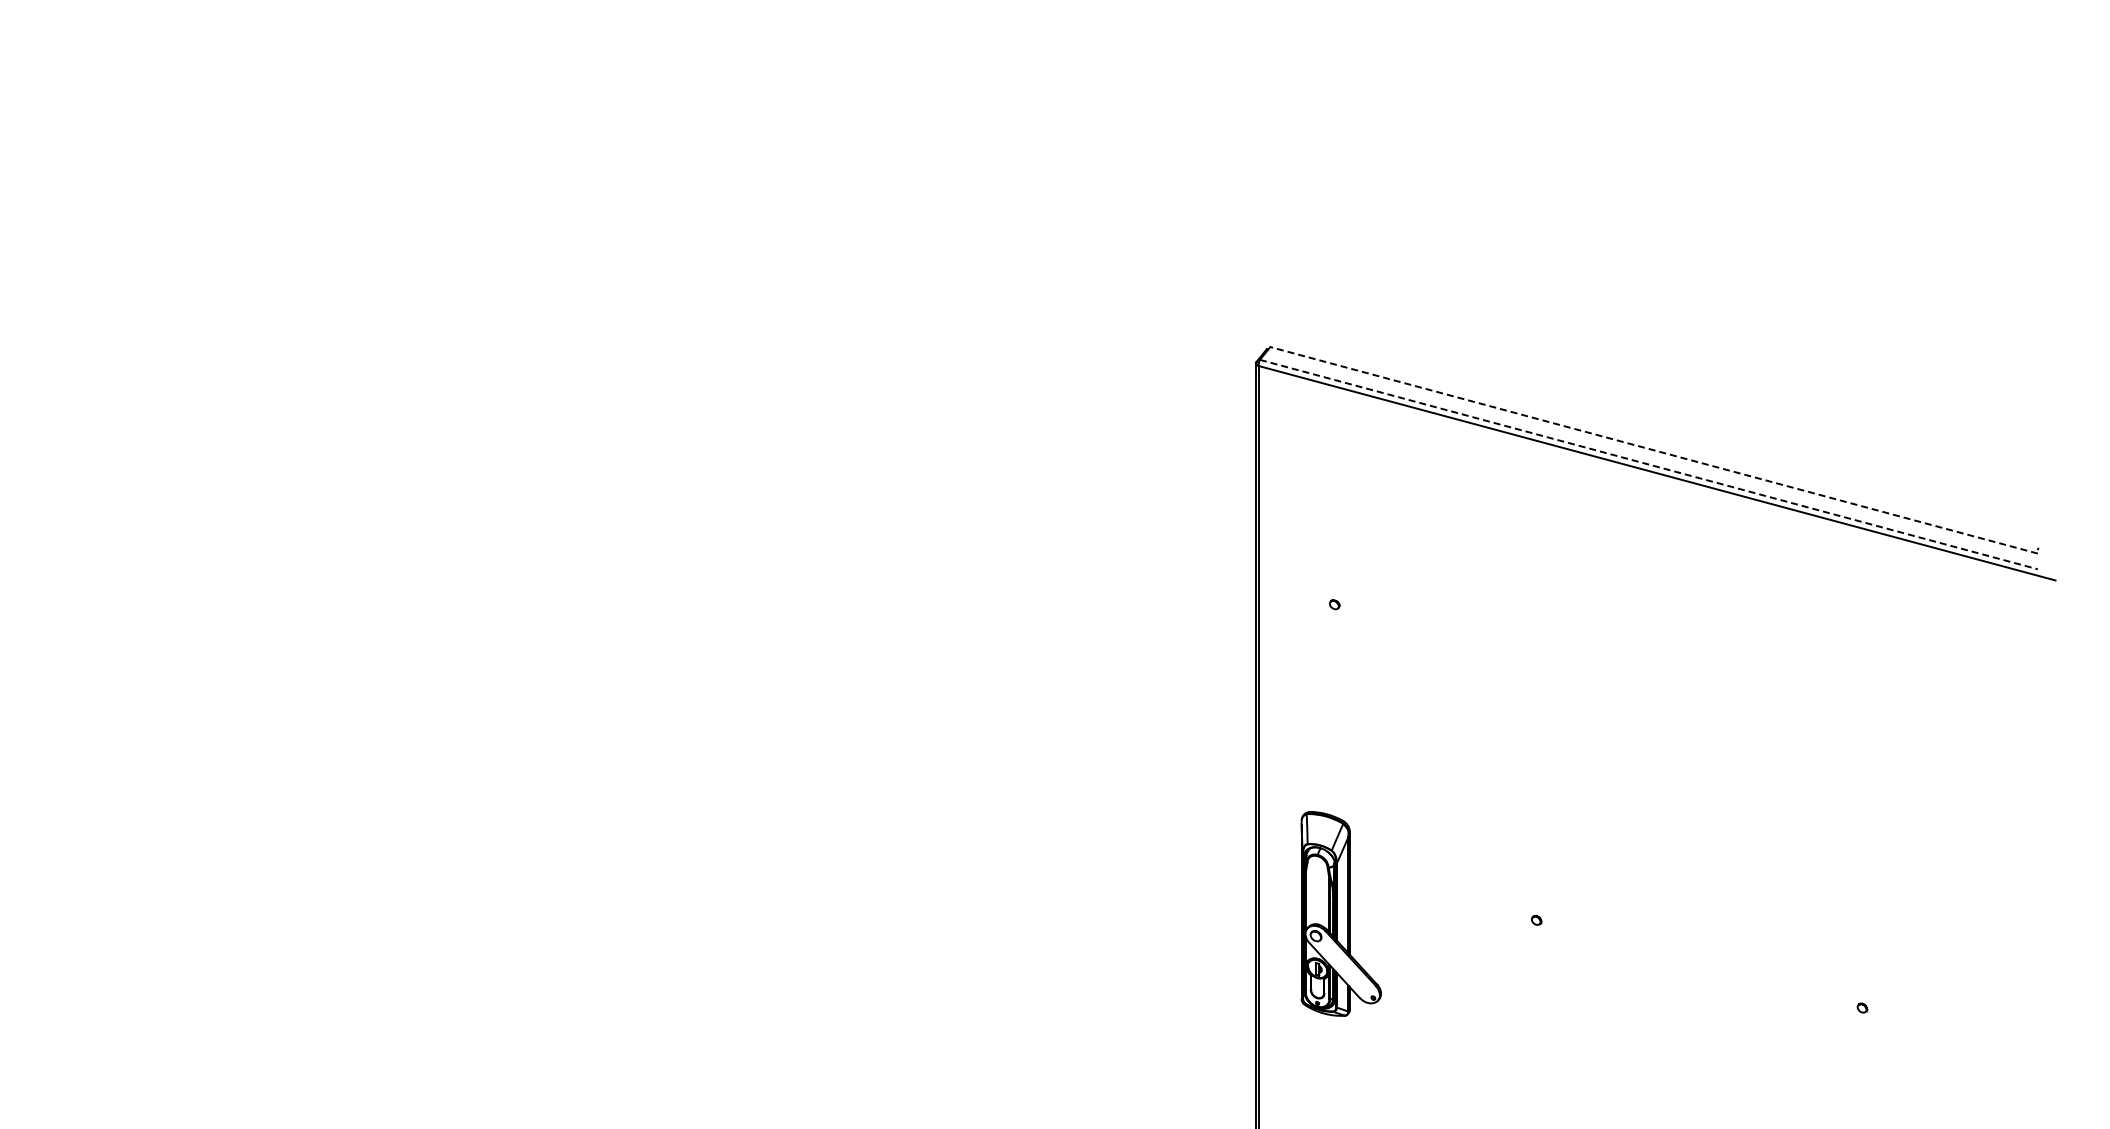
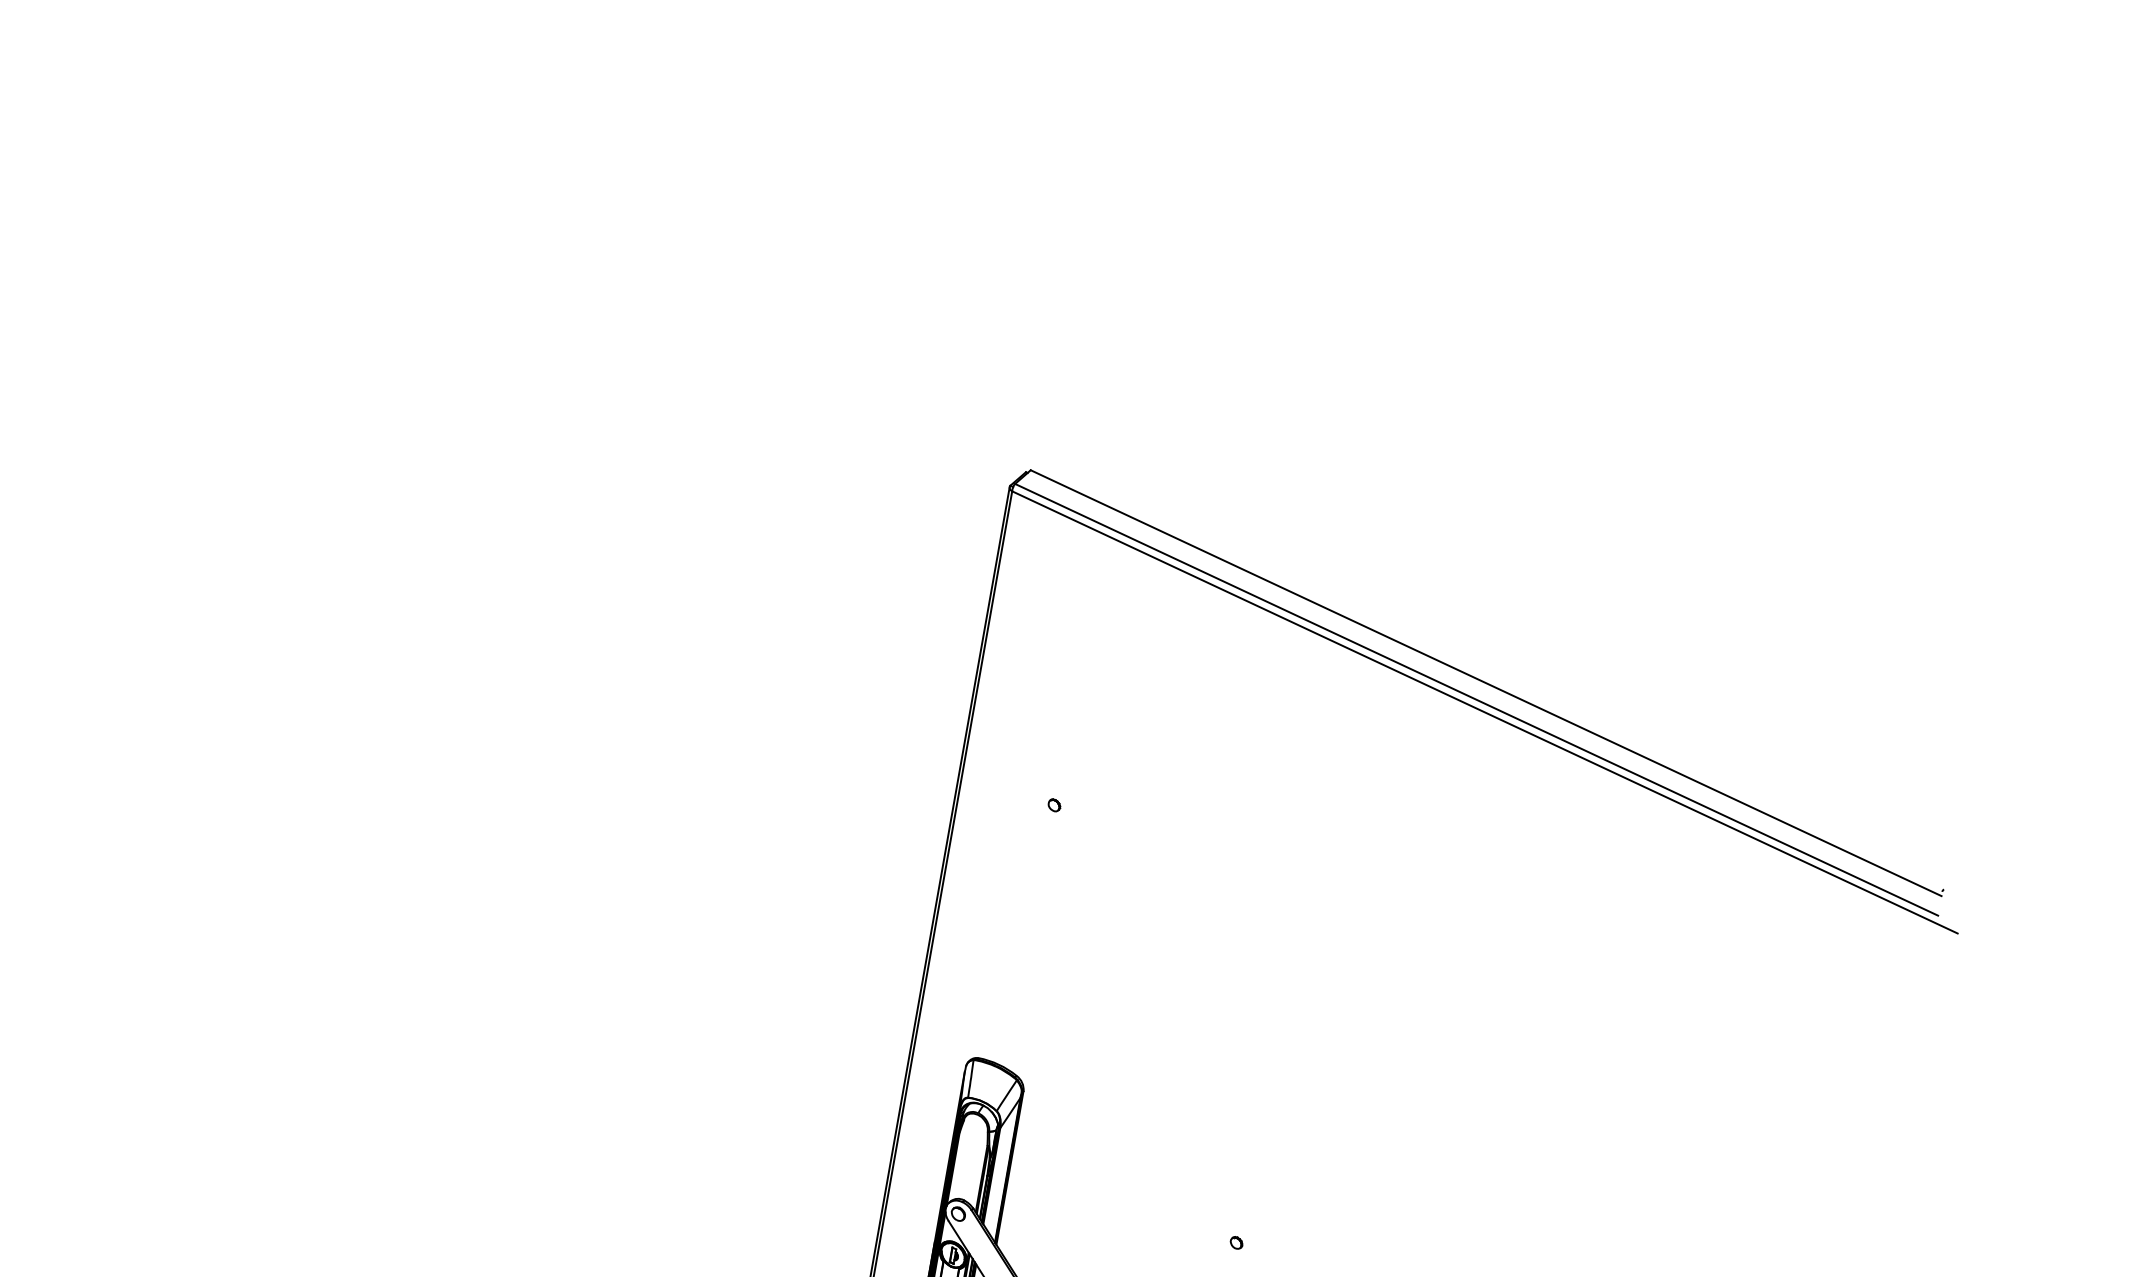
line: (1653, 450) -> (1485, 683), dashed -> solid
line: (1648, 464) -> (1476, 699), dashed -> solid

